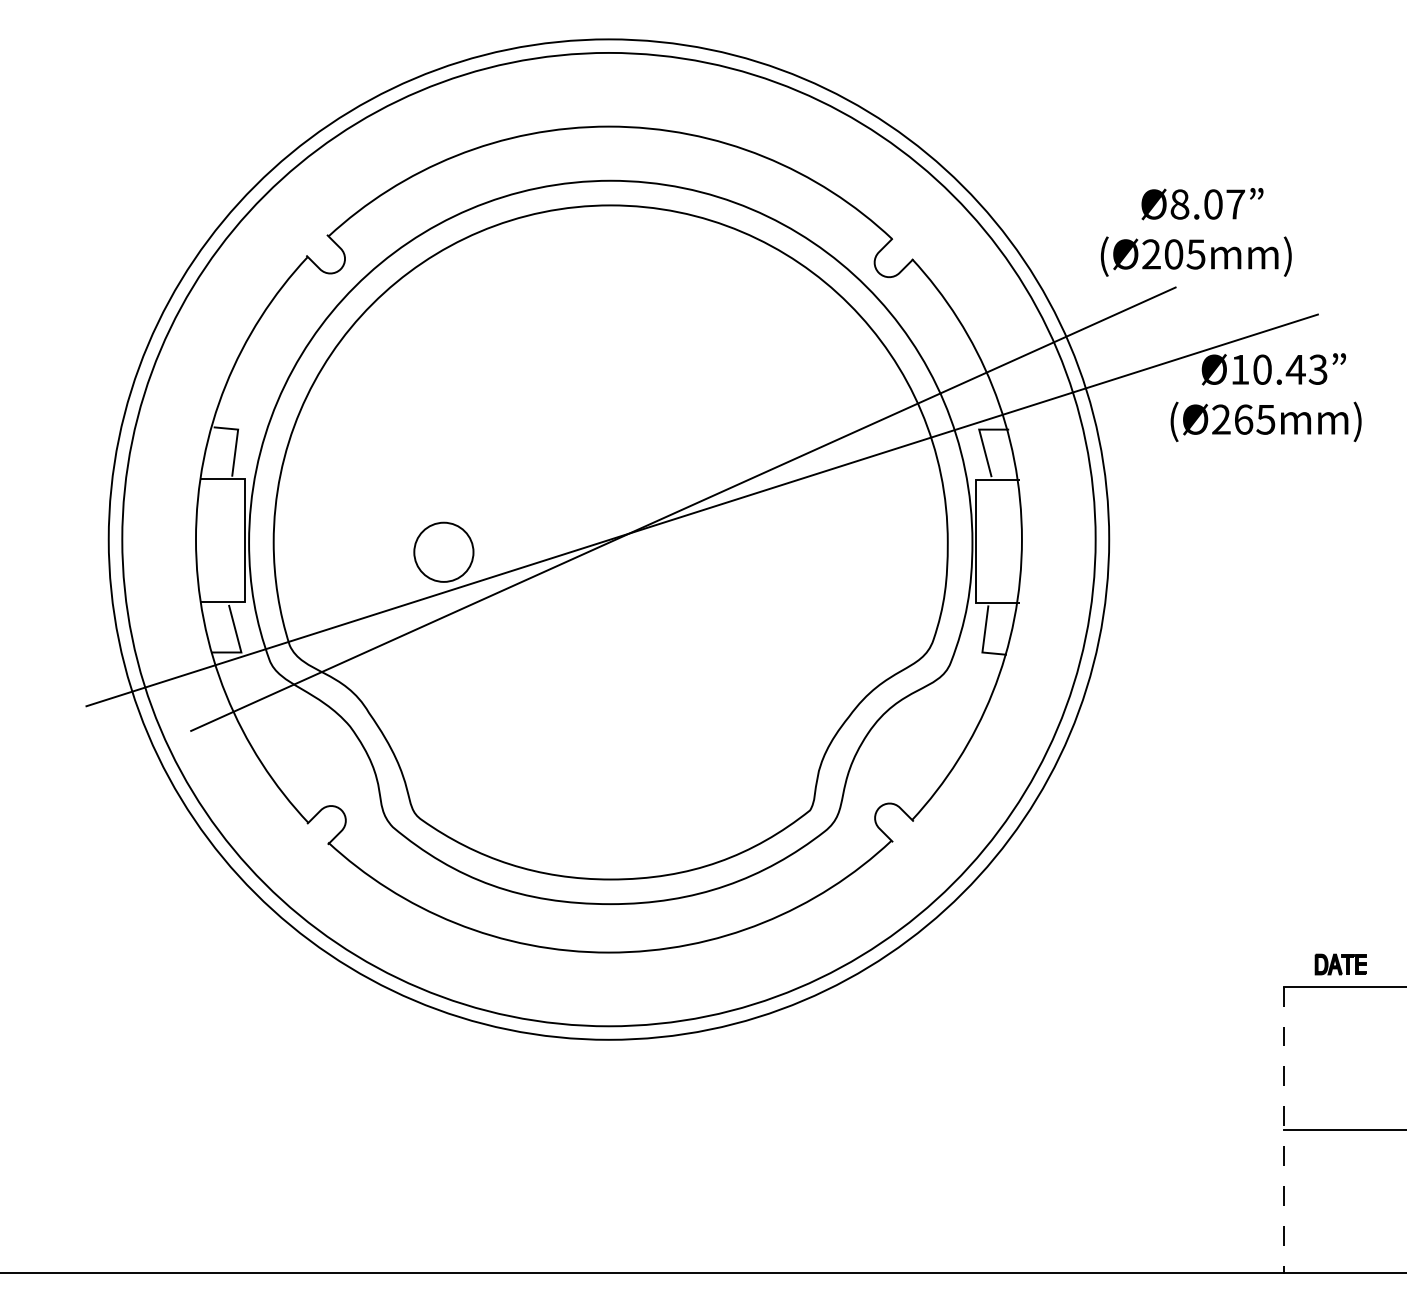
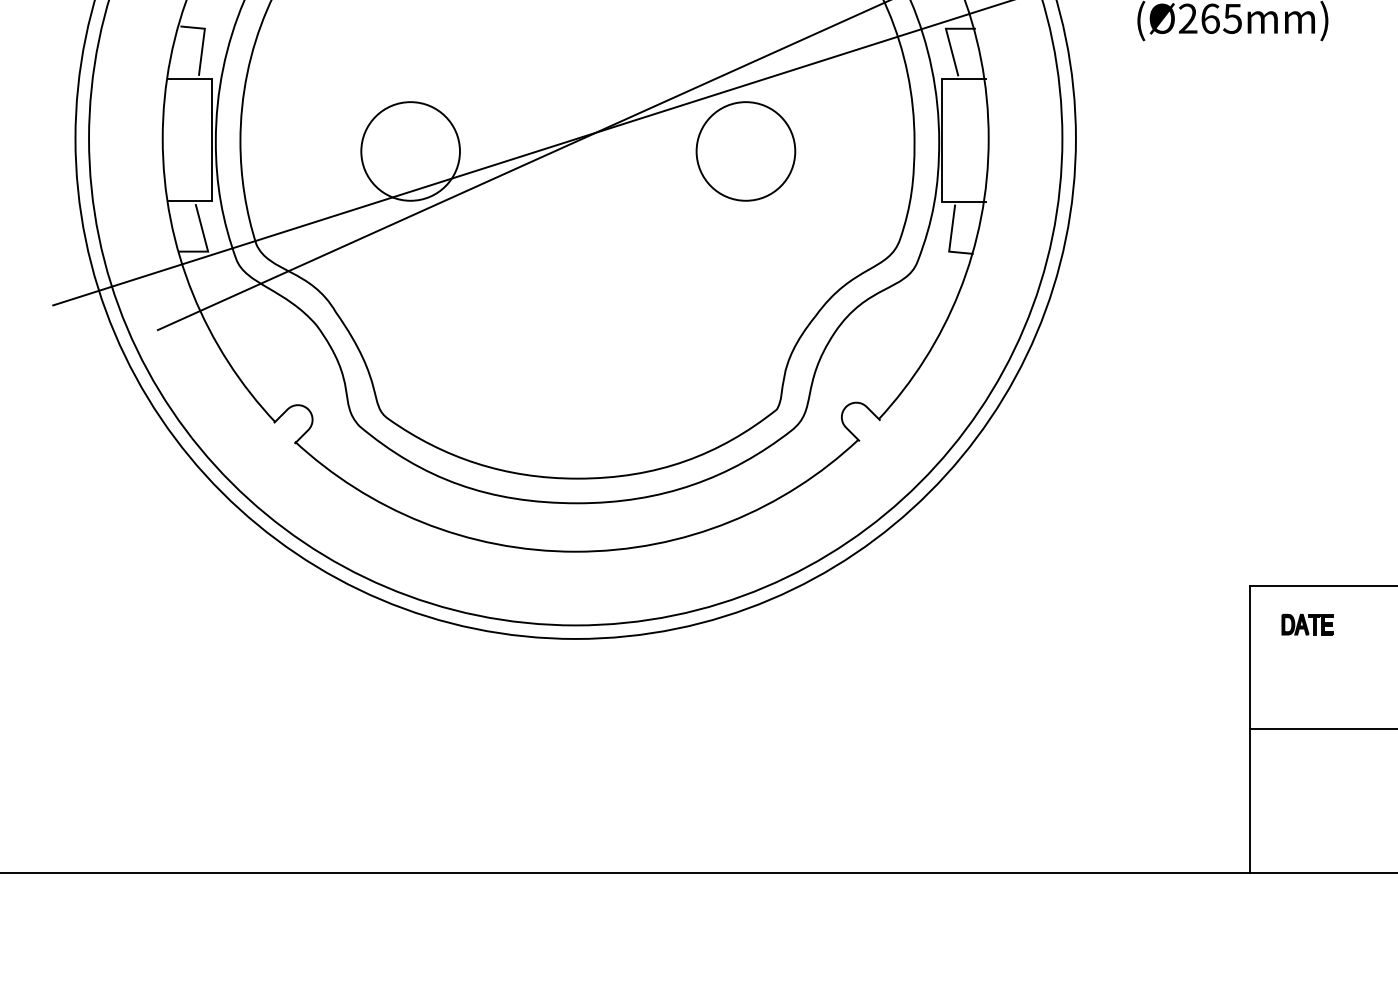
circle: (443, 552) -> (410, 151), size x1.67
circle: (779, 552) -> (746, 151), added
part: (1340, 964) -> (1307, 624), moved
line: (1283, 1130) -> (1250, 729), dashed -> solid

